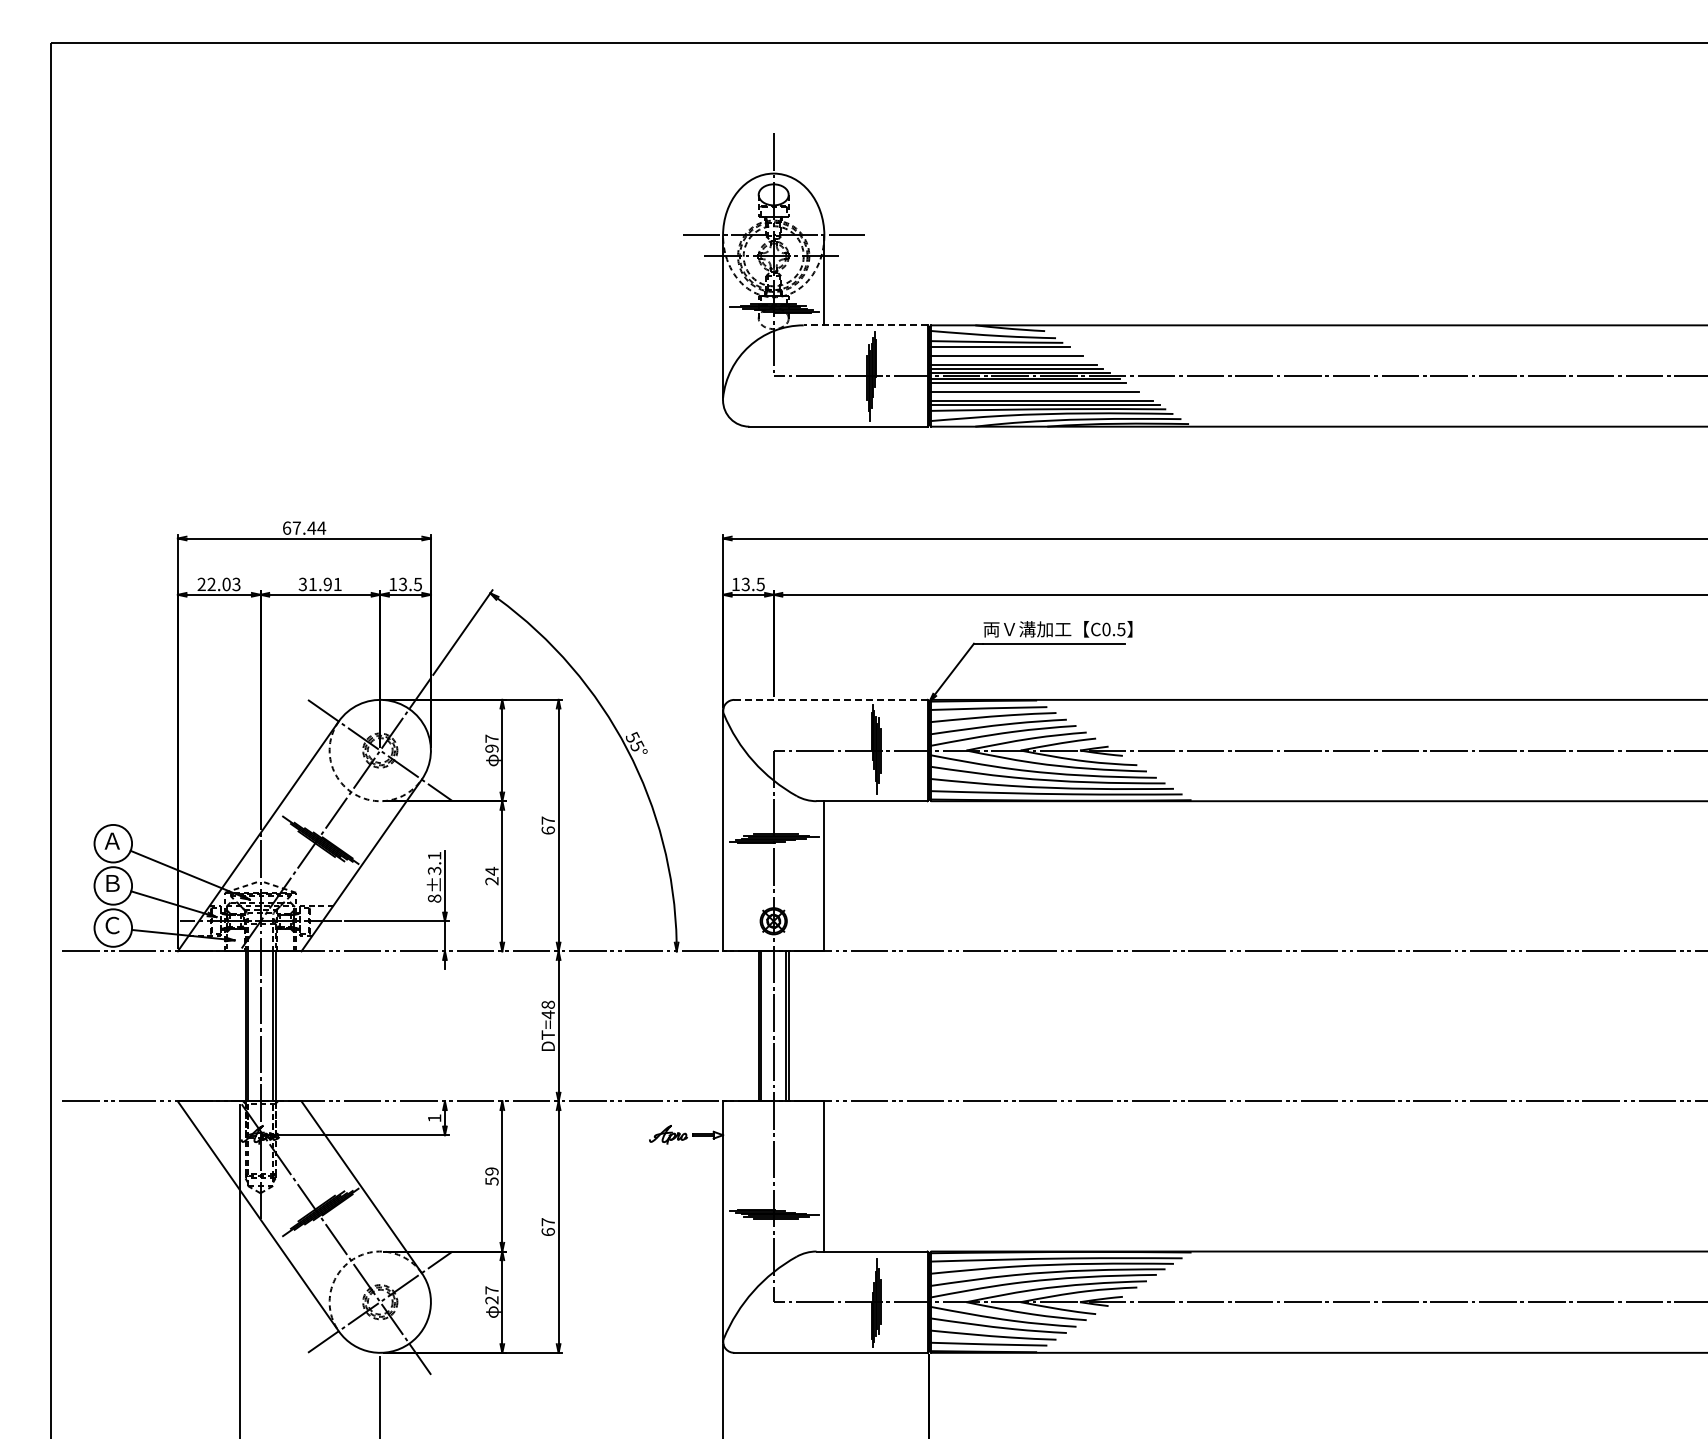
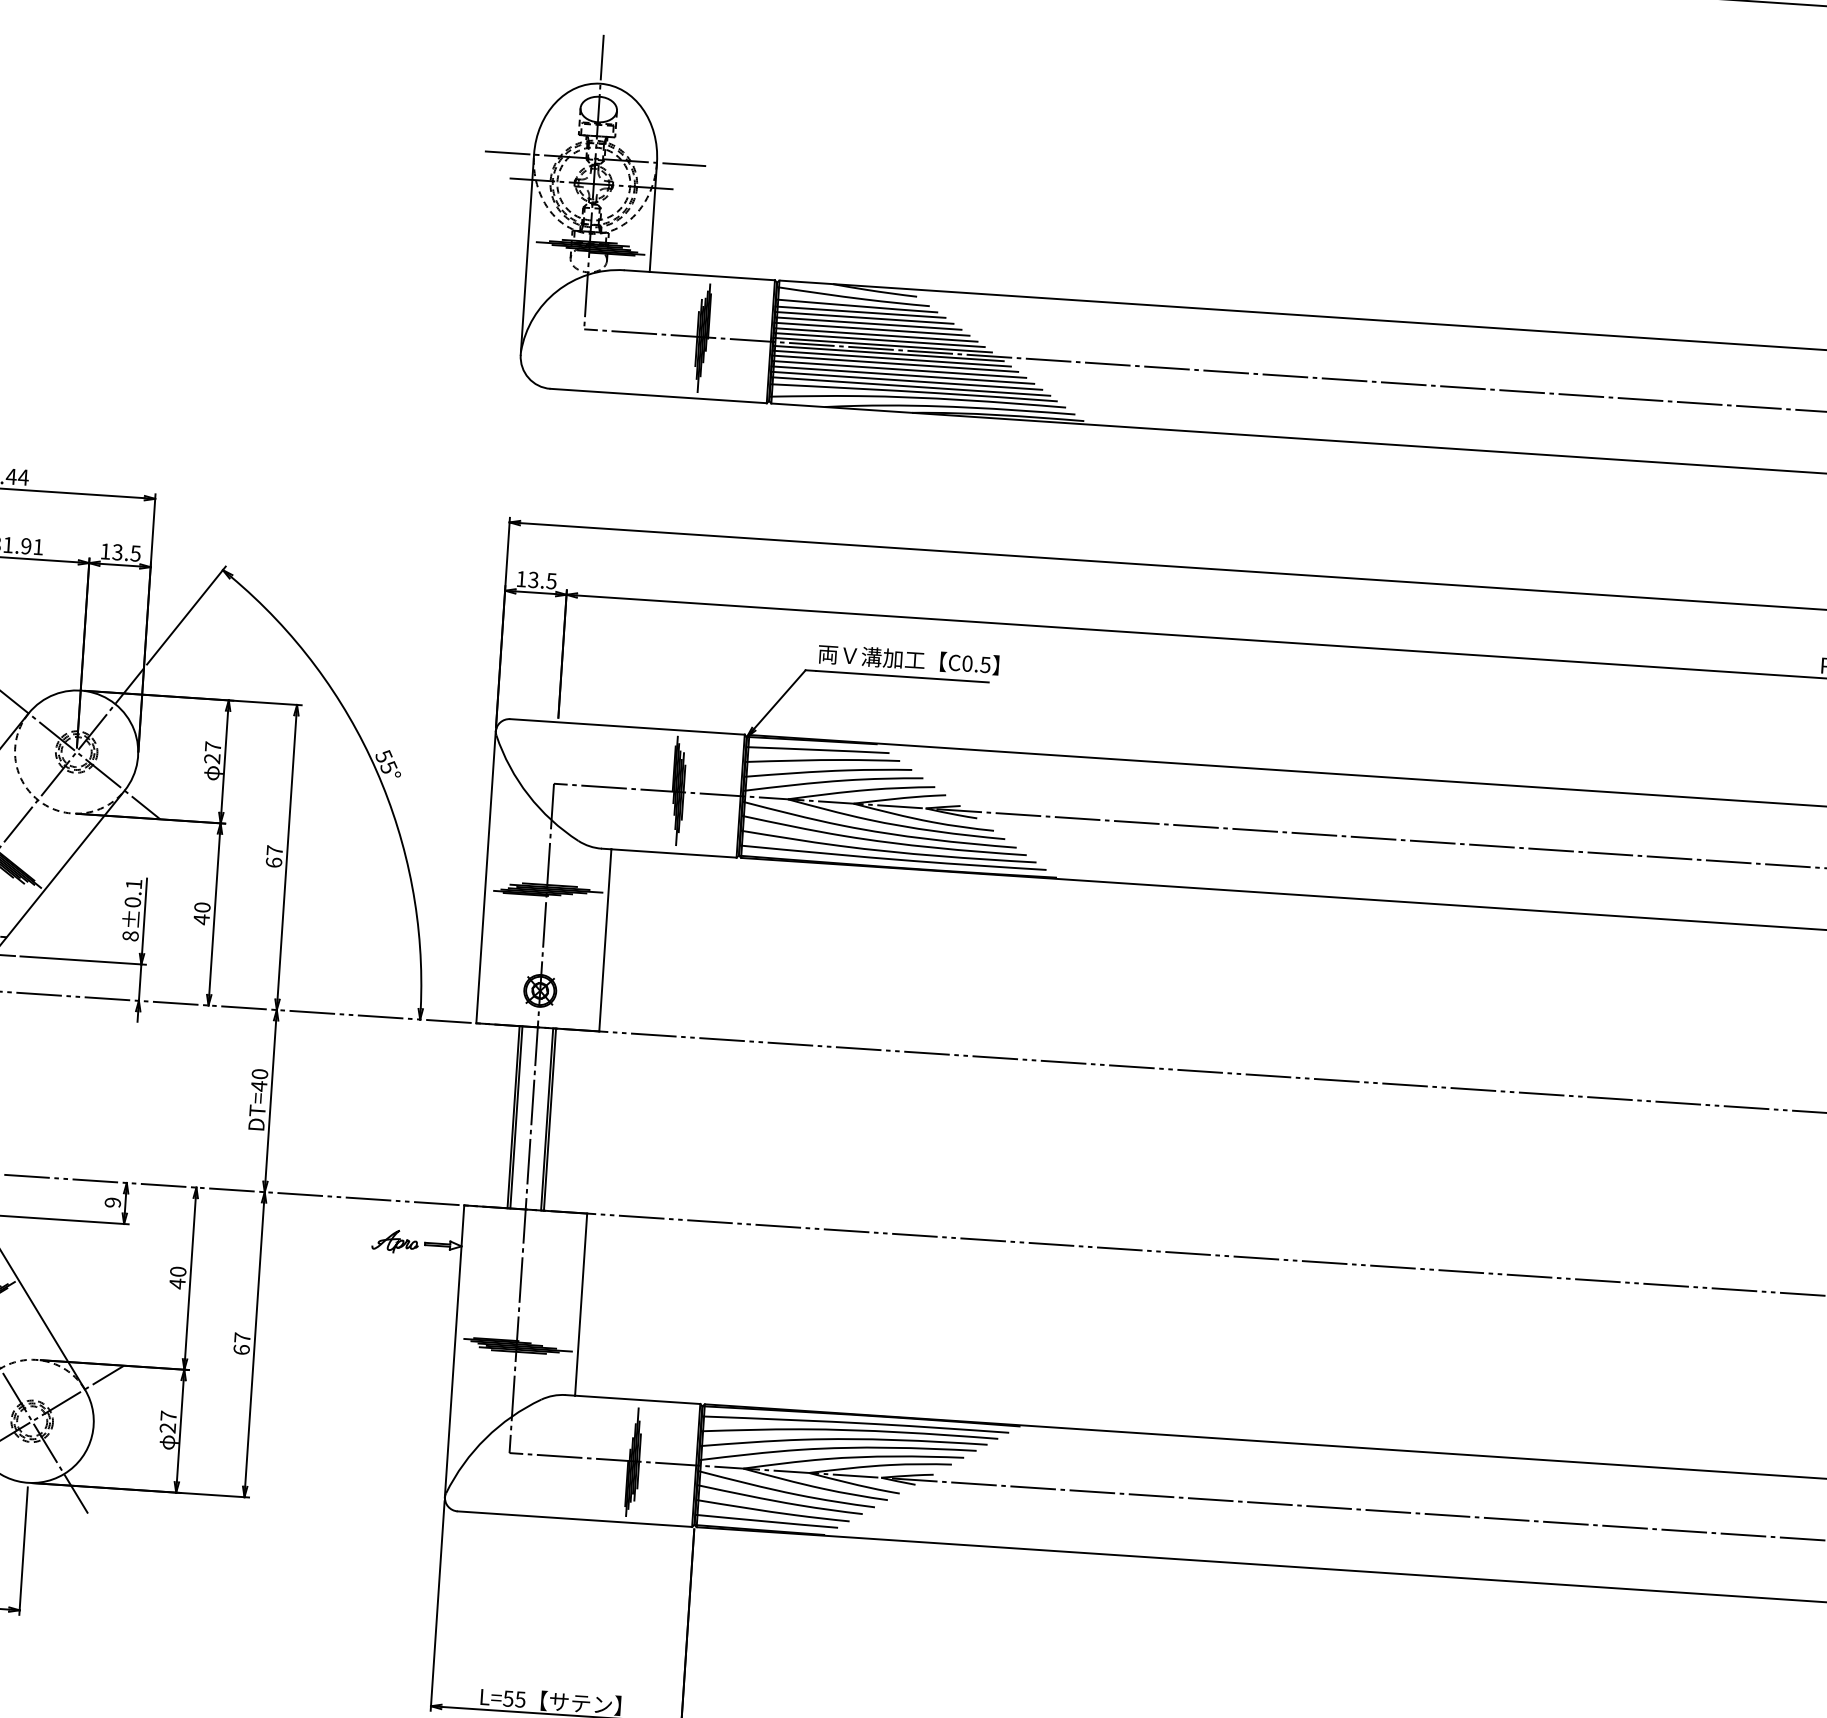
line: (865, 325) -> (699, 275), dashed -> solid
line: (1002, 351) -> (863, 318), added
line: (1009, 360) -> (871, 329), added
line: (1030, 387) -> (894, 363), added
line: (1037, 396) -> (902, 375), added
line: (830, 699) -> (627, 726), dashed -> solid
text: (491, 748) -> (211, 758), 97 -> 27
text: (434, 870) -> (132, 901), 8±3.1 -> 8±0.1
text: (491, 875) -> (201, 912), 24 -> 40
text: (548, 1004) -> (260, 1073), DT=48 -> DT=40
text: (434, 1118) -> (112, 1202), 1 -> 9
text: (491, 1176) -> (177, 1277), 59 -> 40

